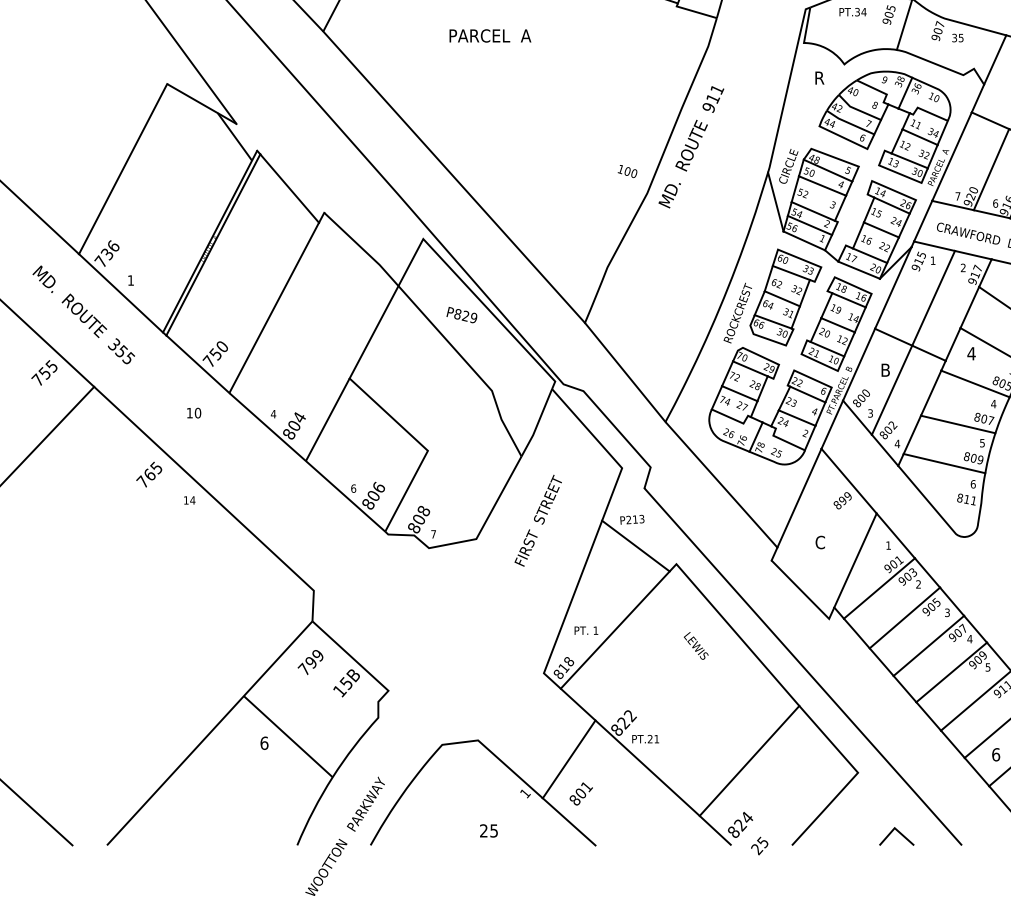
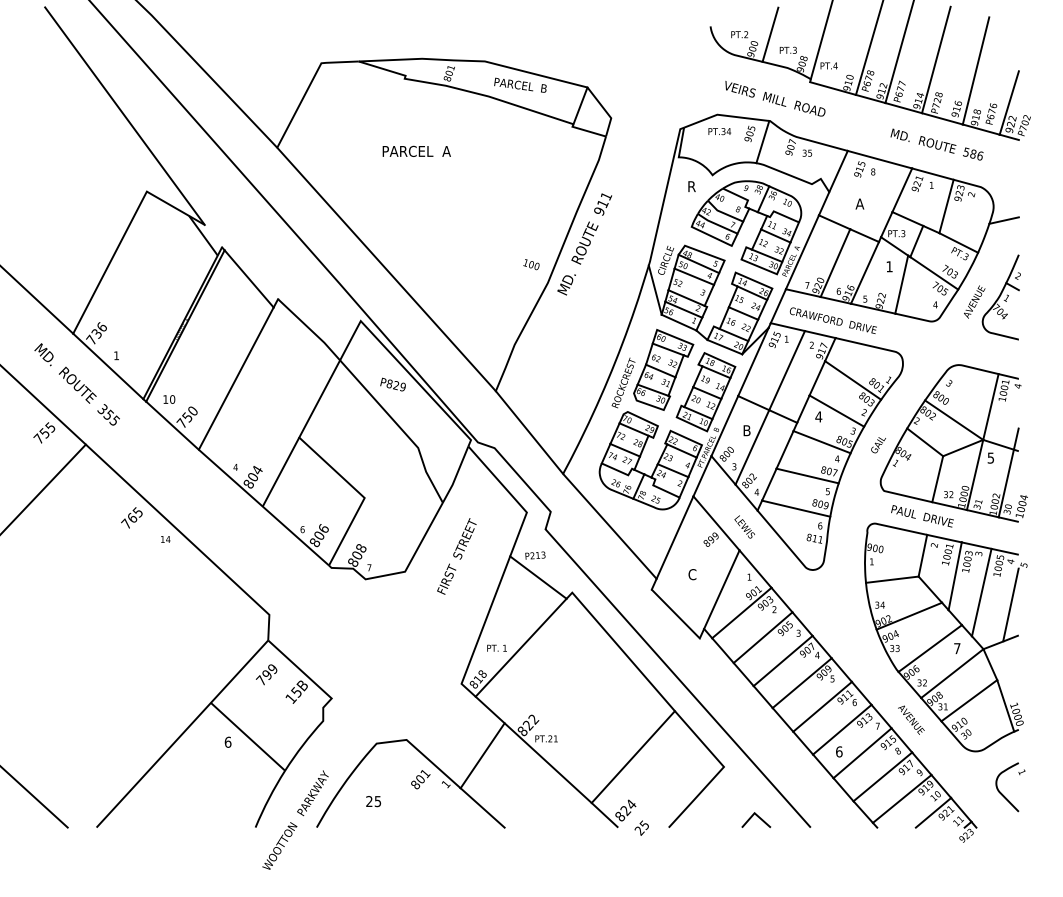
text: (194, 413) -> (169, 399), moved
text: (695, 645) -> (744, 526), moved
text: (580, 793) -> (420, 779), moved
text: (488, 830) -> (373, 801), moved

